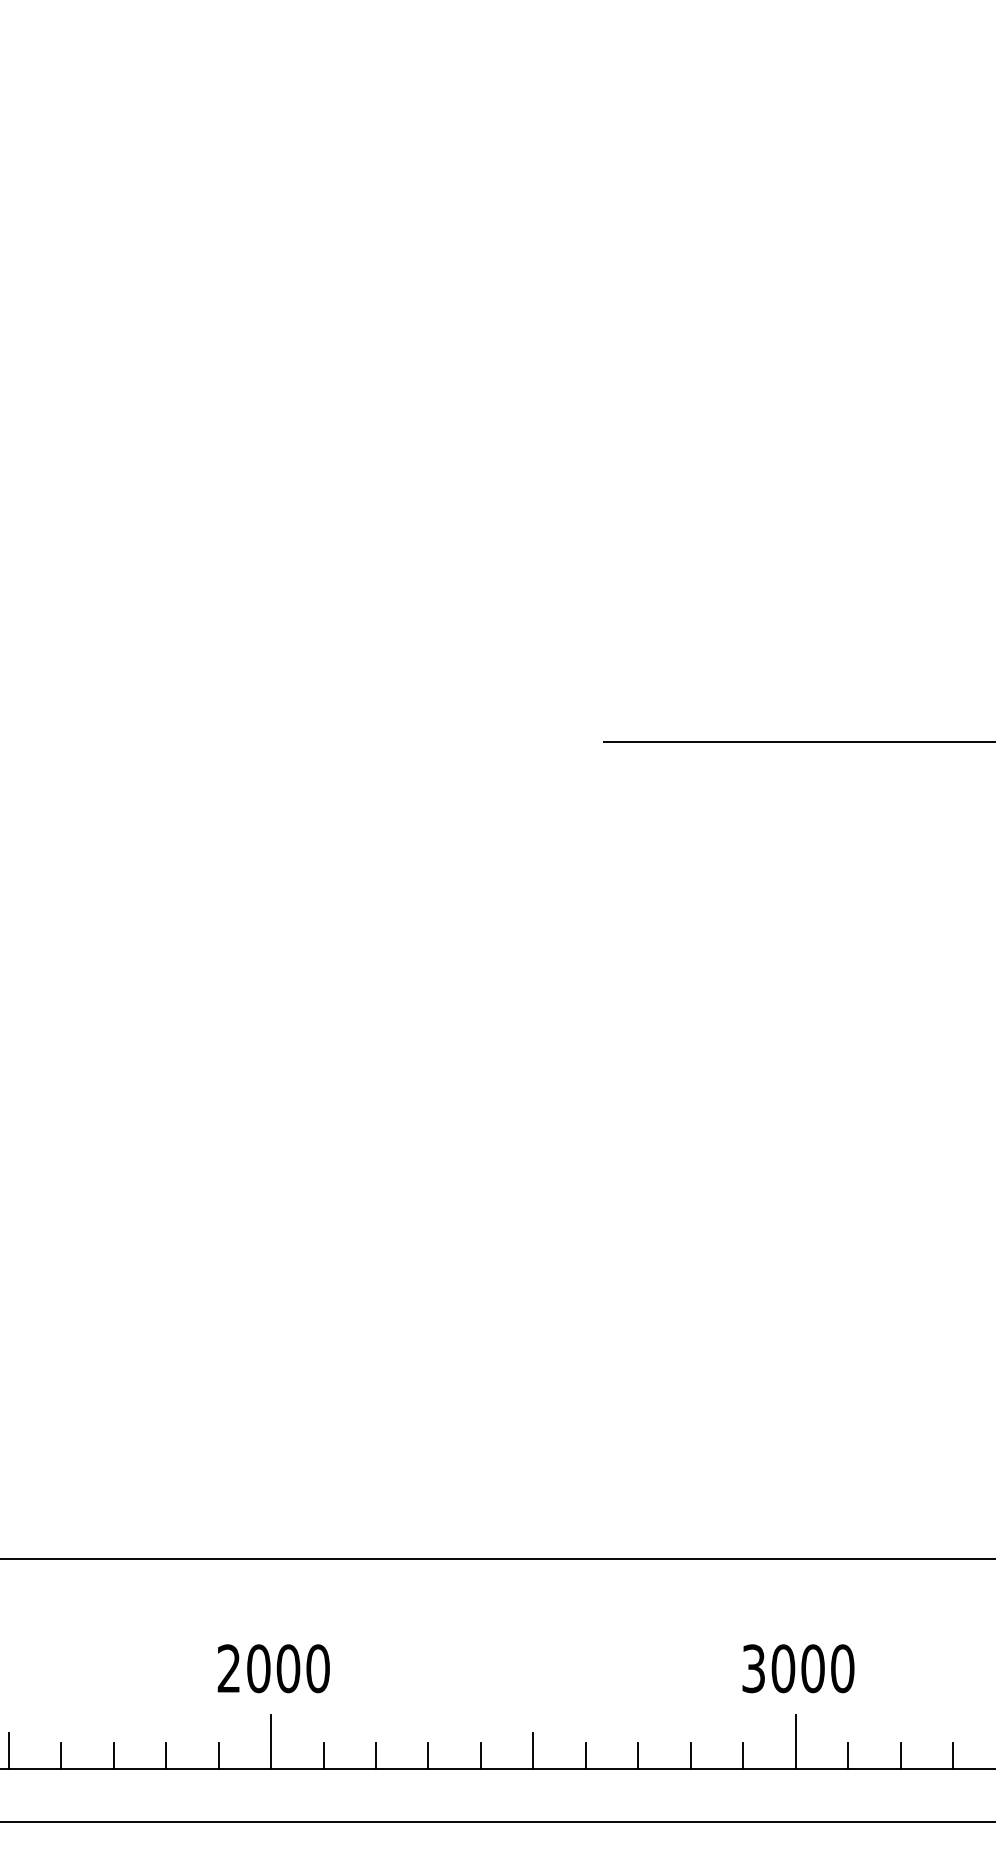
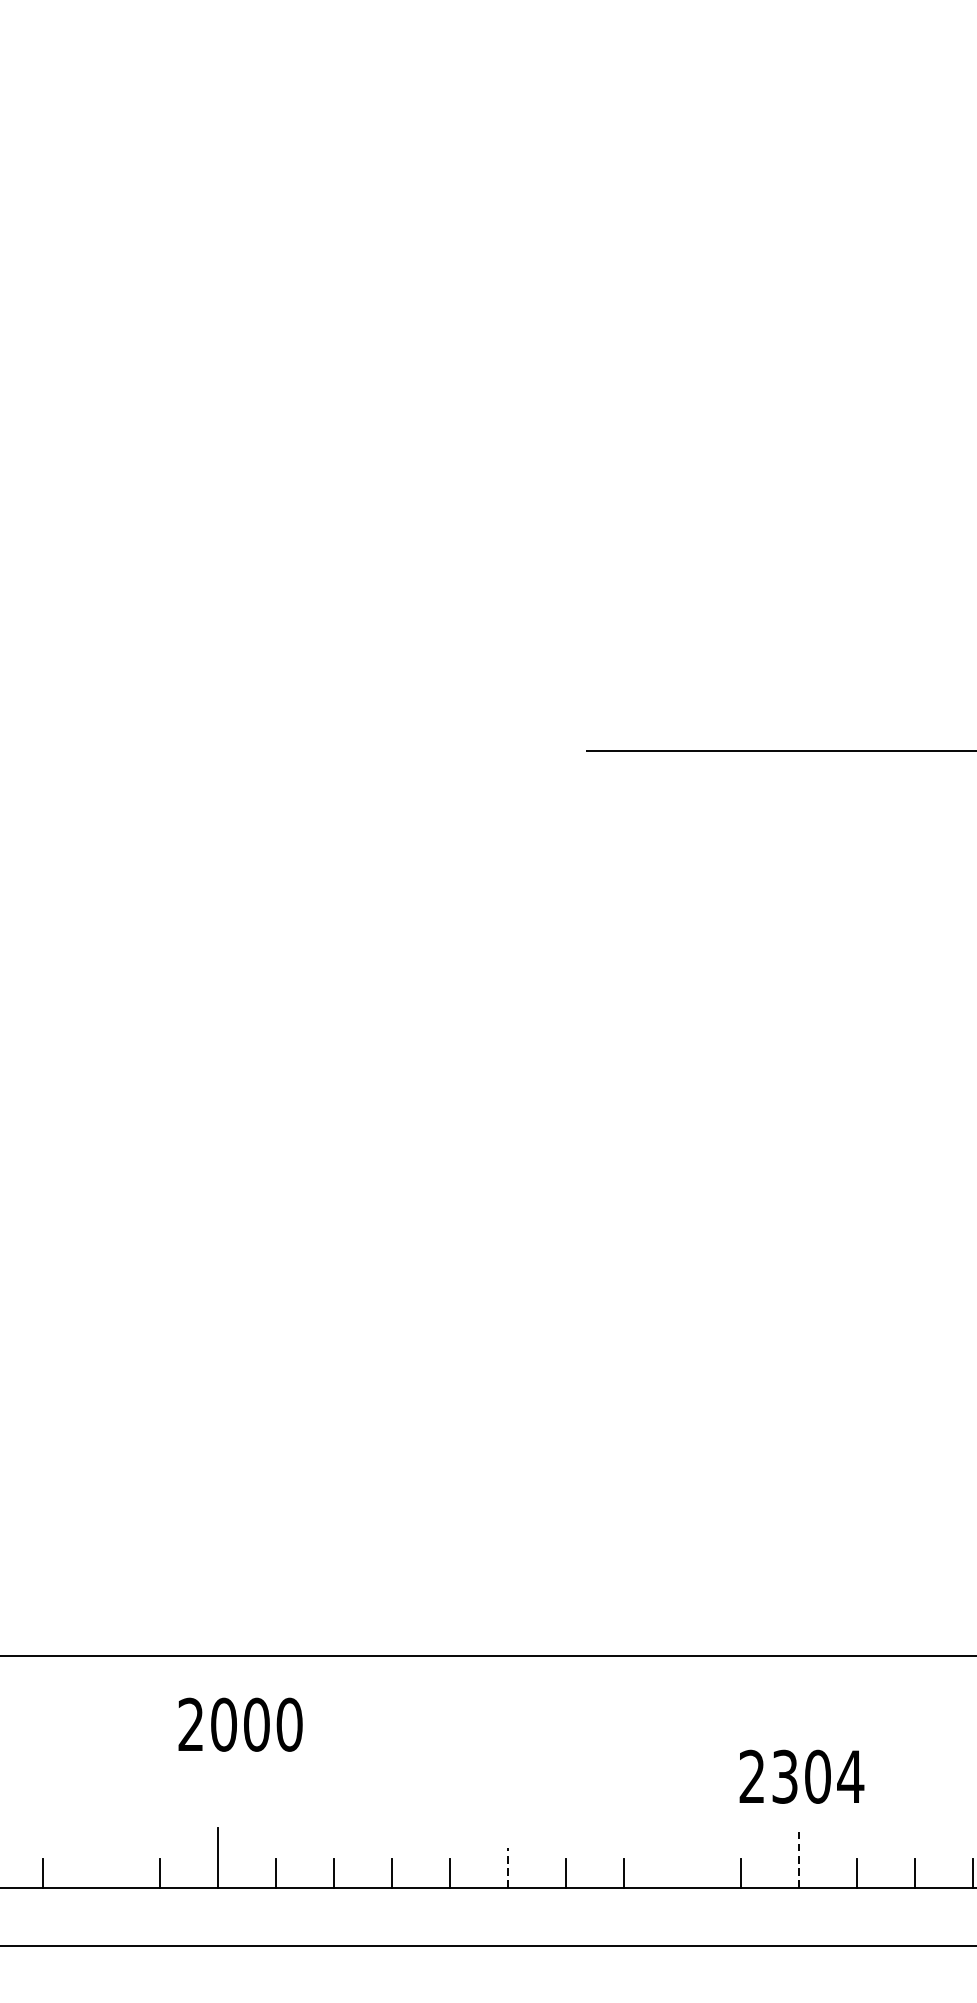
text: (273, 1668) -> (240, 1724), moved
text: (798, 1668) -> (801, 1776), 3000 -> 2304
line: (795, 1742) -> (798, 1858), solid -> dashed
line: (533, 1750) -> (508, 1867), solid -> dashed
line: (166, 1756) -> (101, 1874), removed
line: (690, 1756) -> (682, 1874), removed

